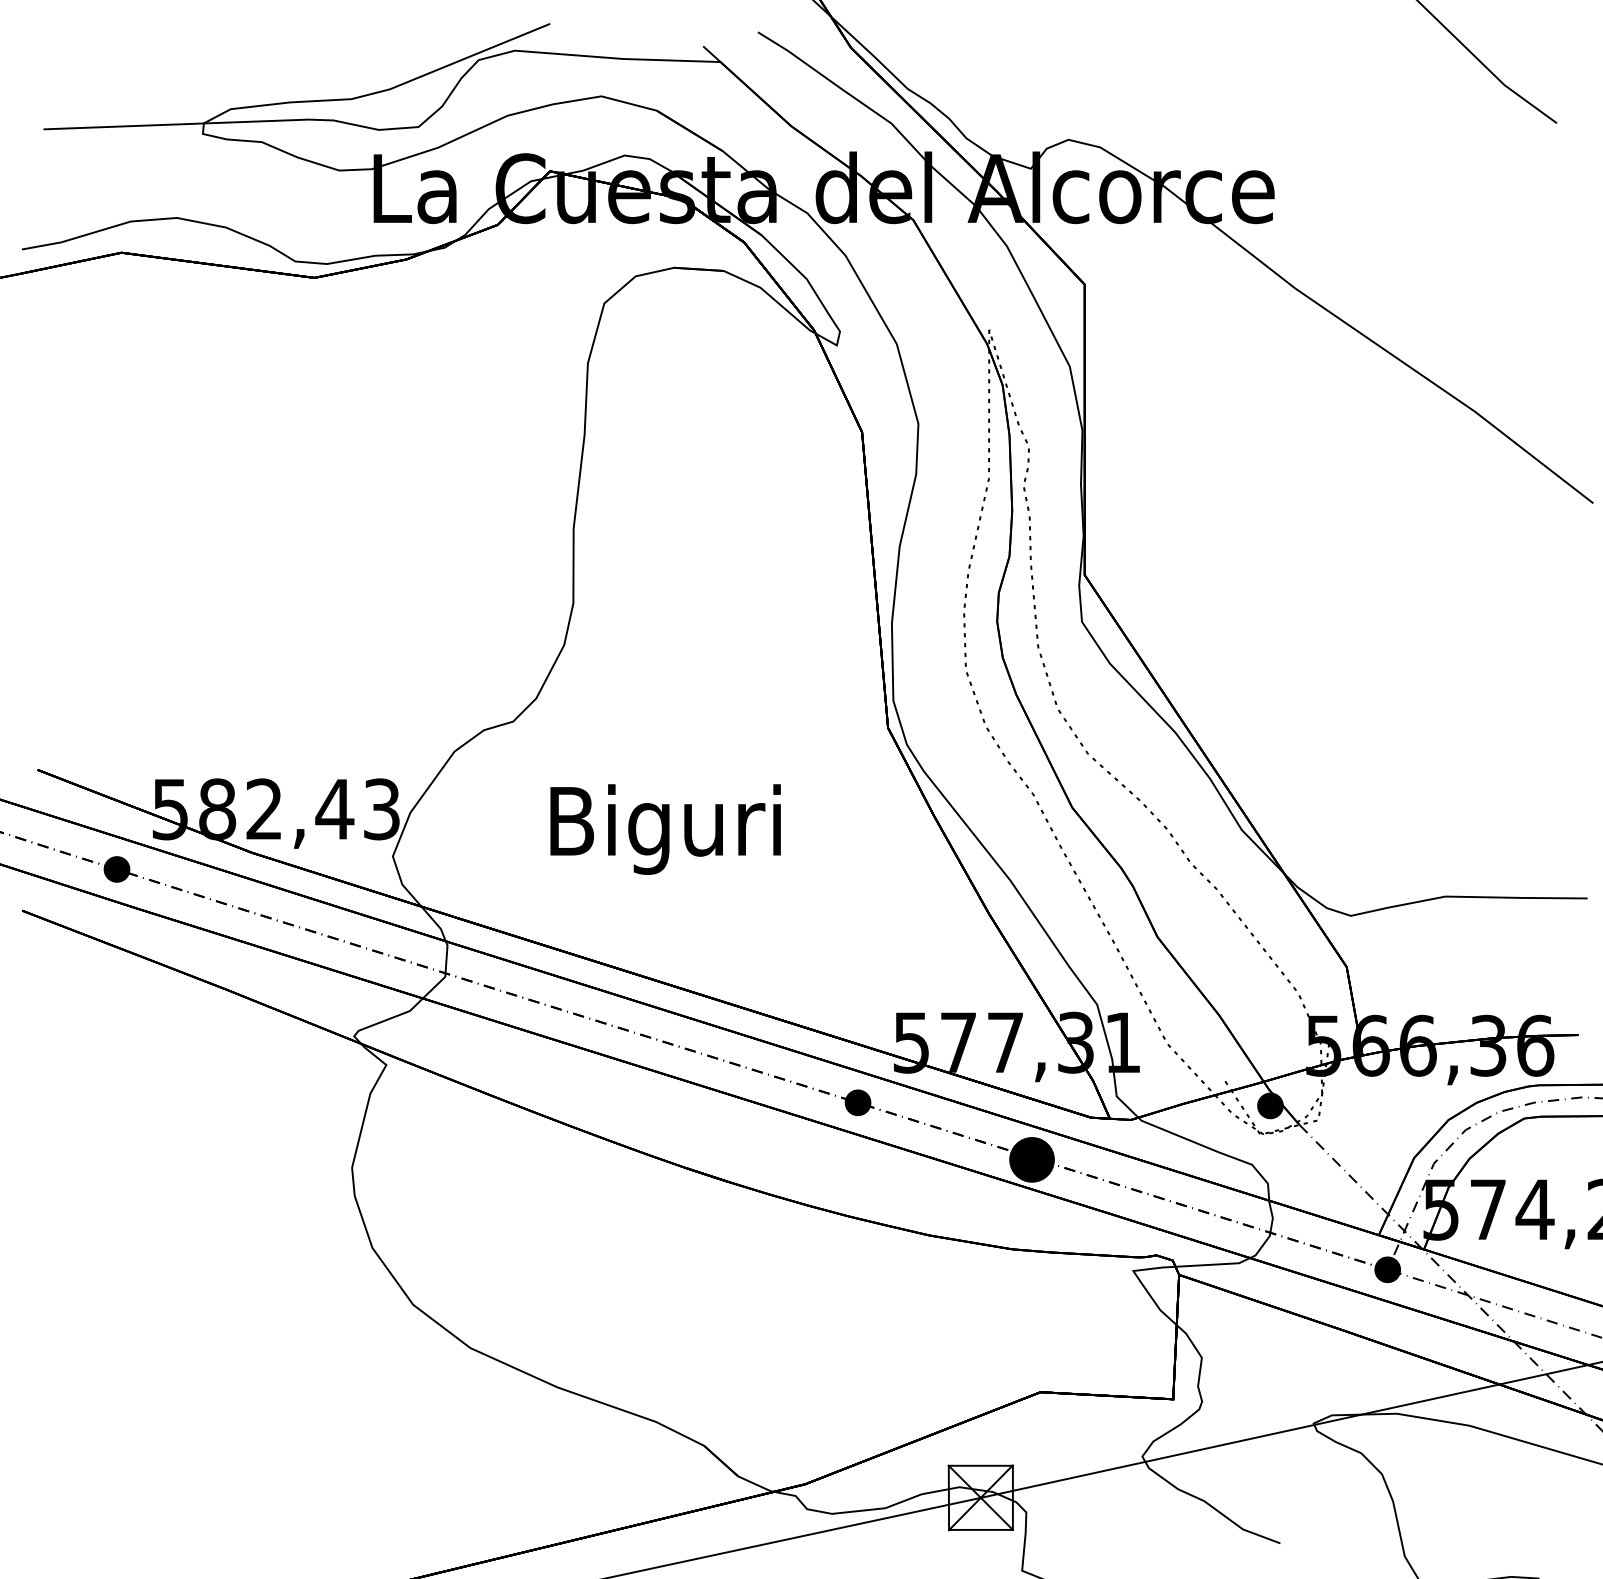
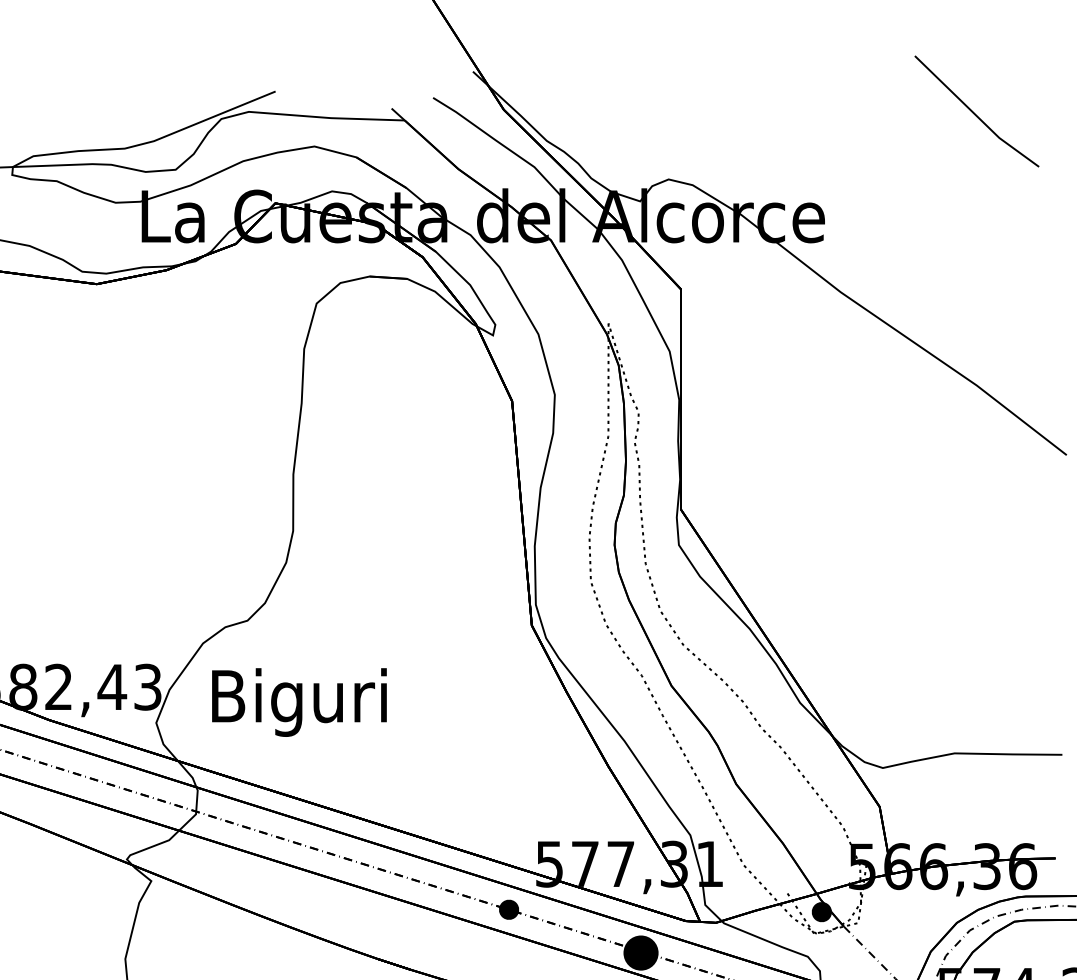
text: (665, 829) -> (299, 702), moved

